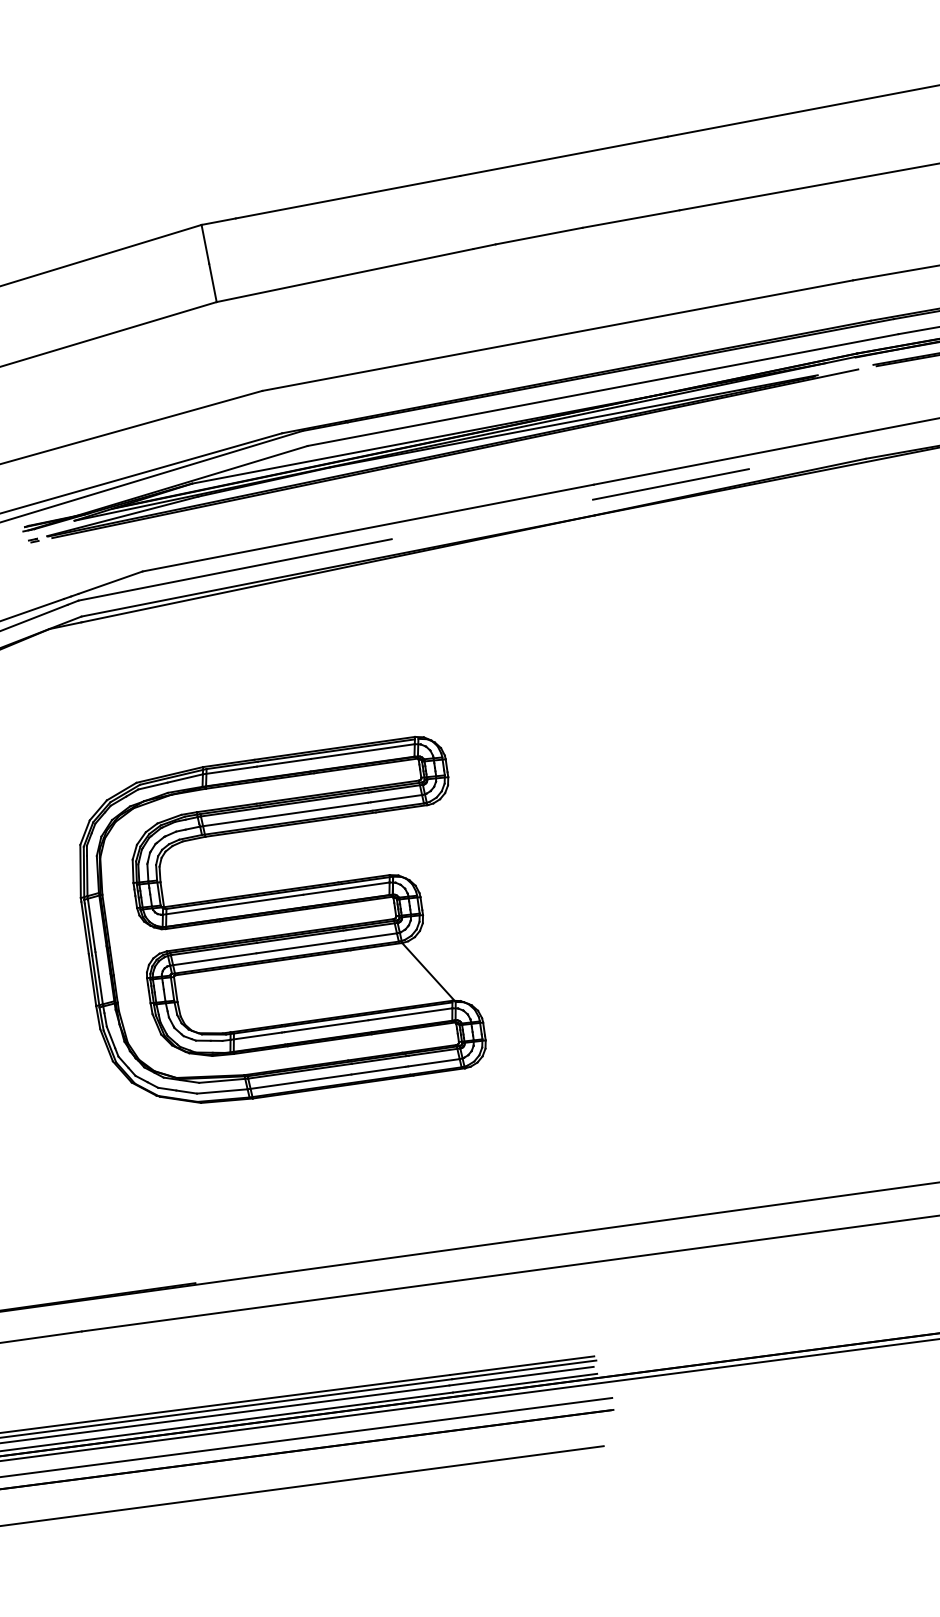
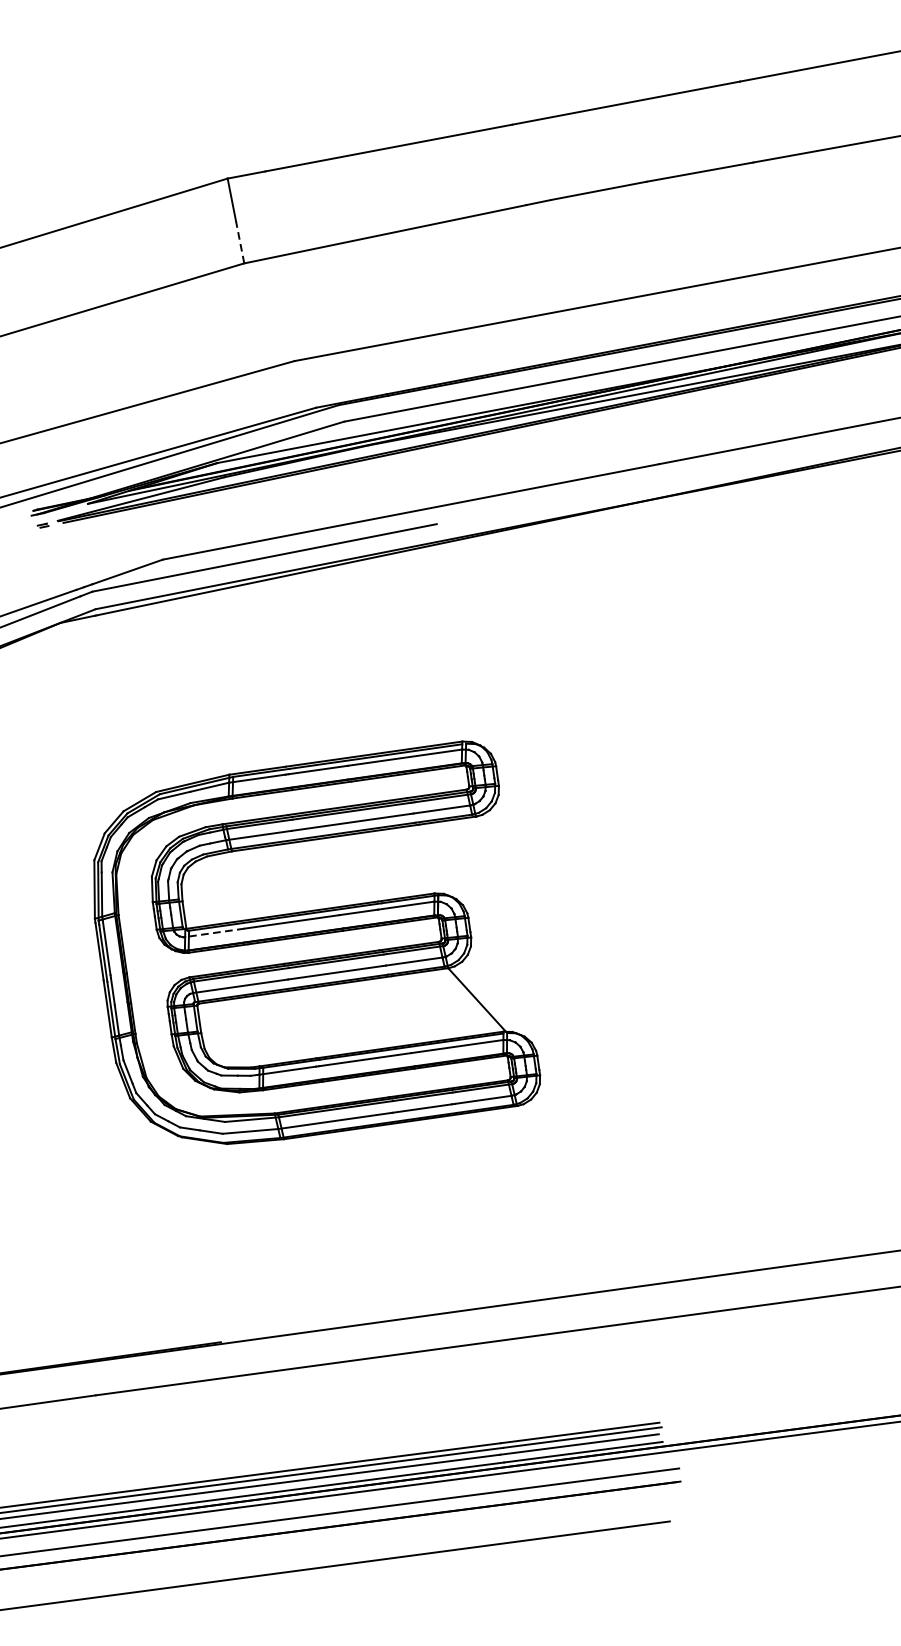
line: (212, 282) -> (239, 241), solid -> dashed
line: (670, 484) -> (743, 464), removed
line: (189, 910) -> (214, 932), solid -> dashed

